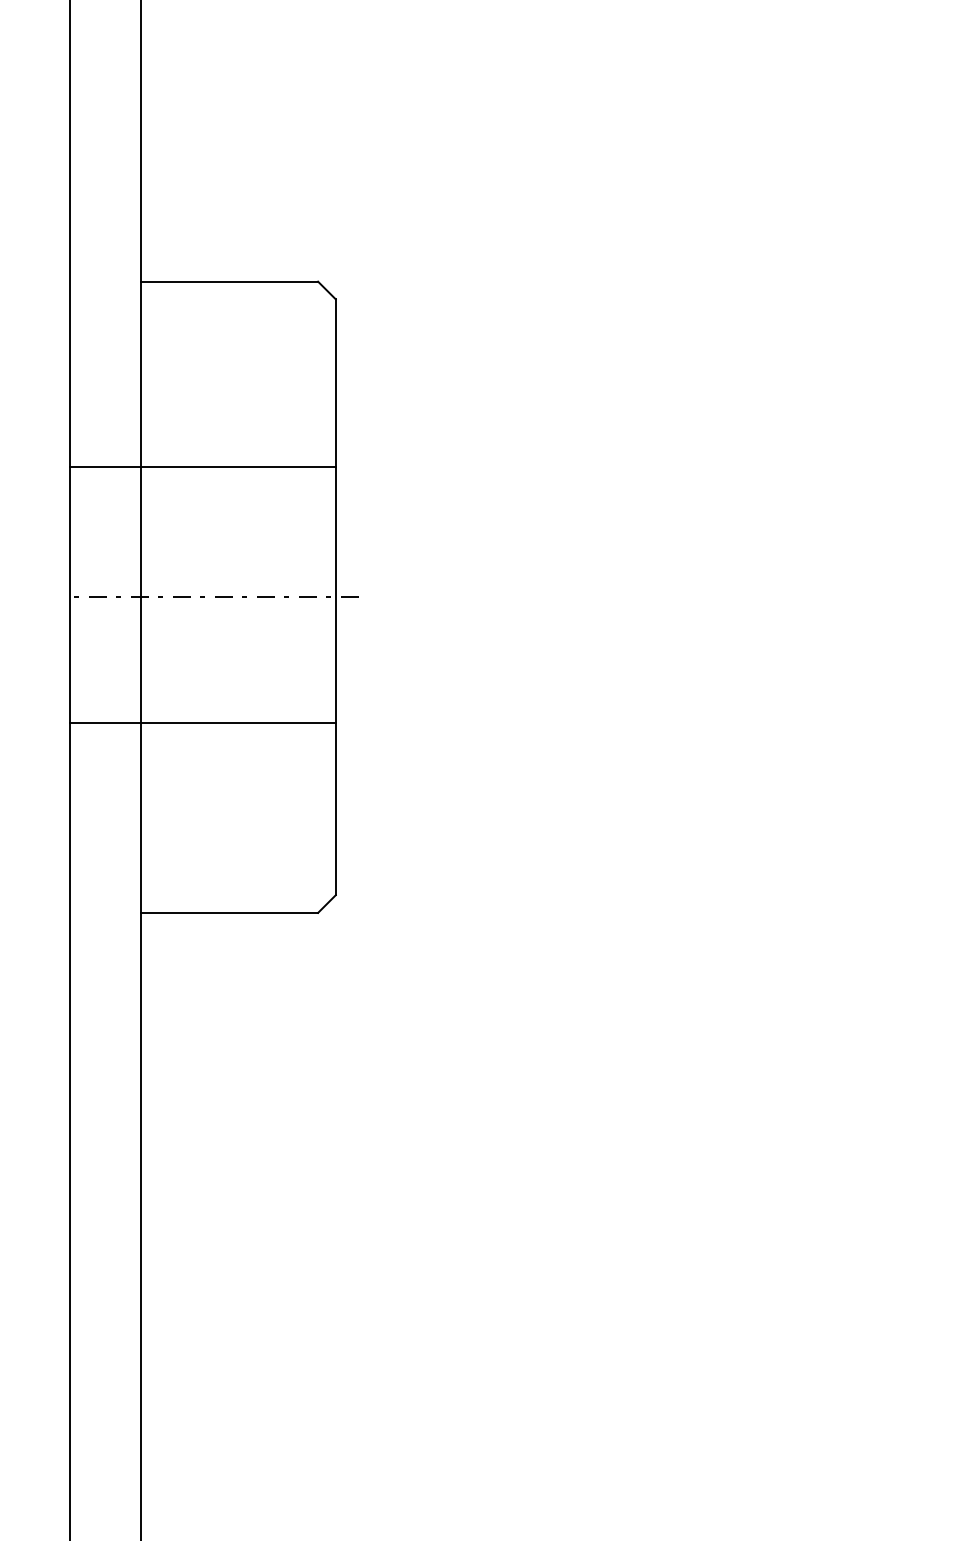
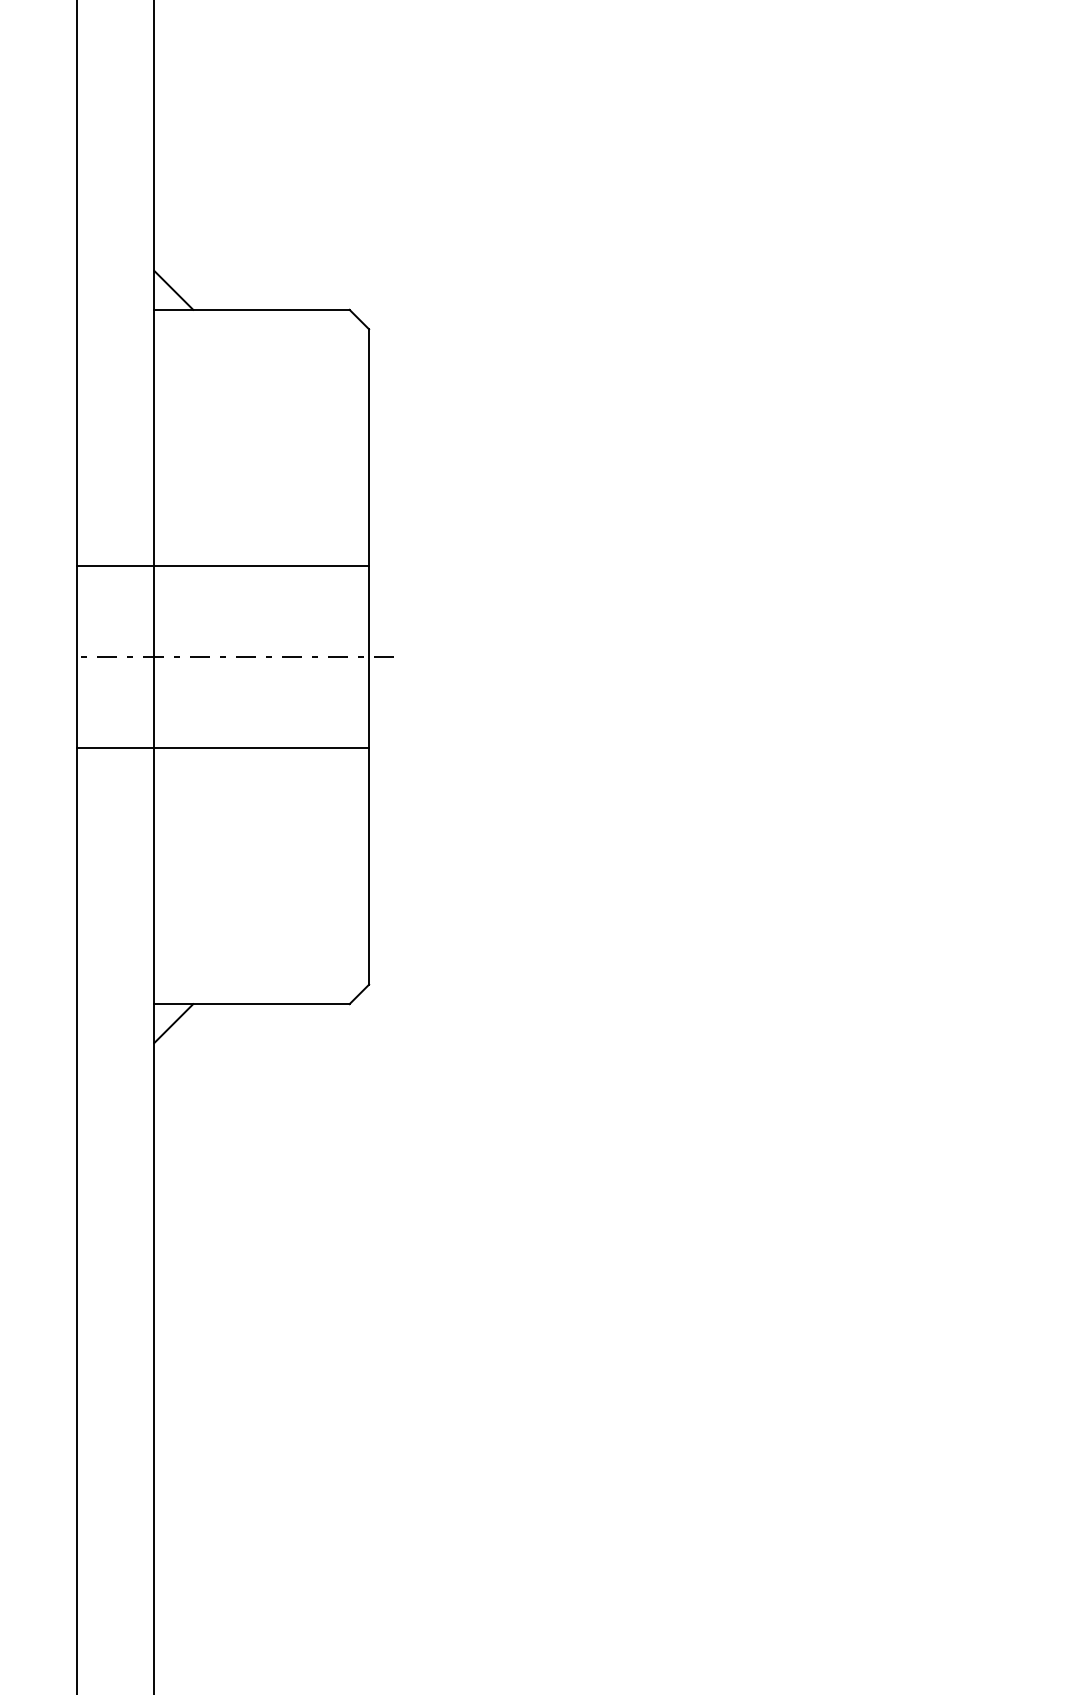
line: (157, 263) -> (173, 289), added
line: (203, 467) -> (223, 566), moved
line: (203, 722) -> (223, 747), moved
line: (157, 930) -> (173, 1023), added

